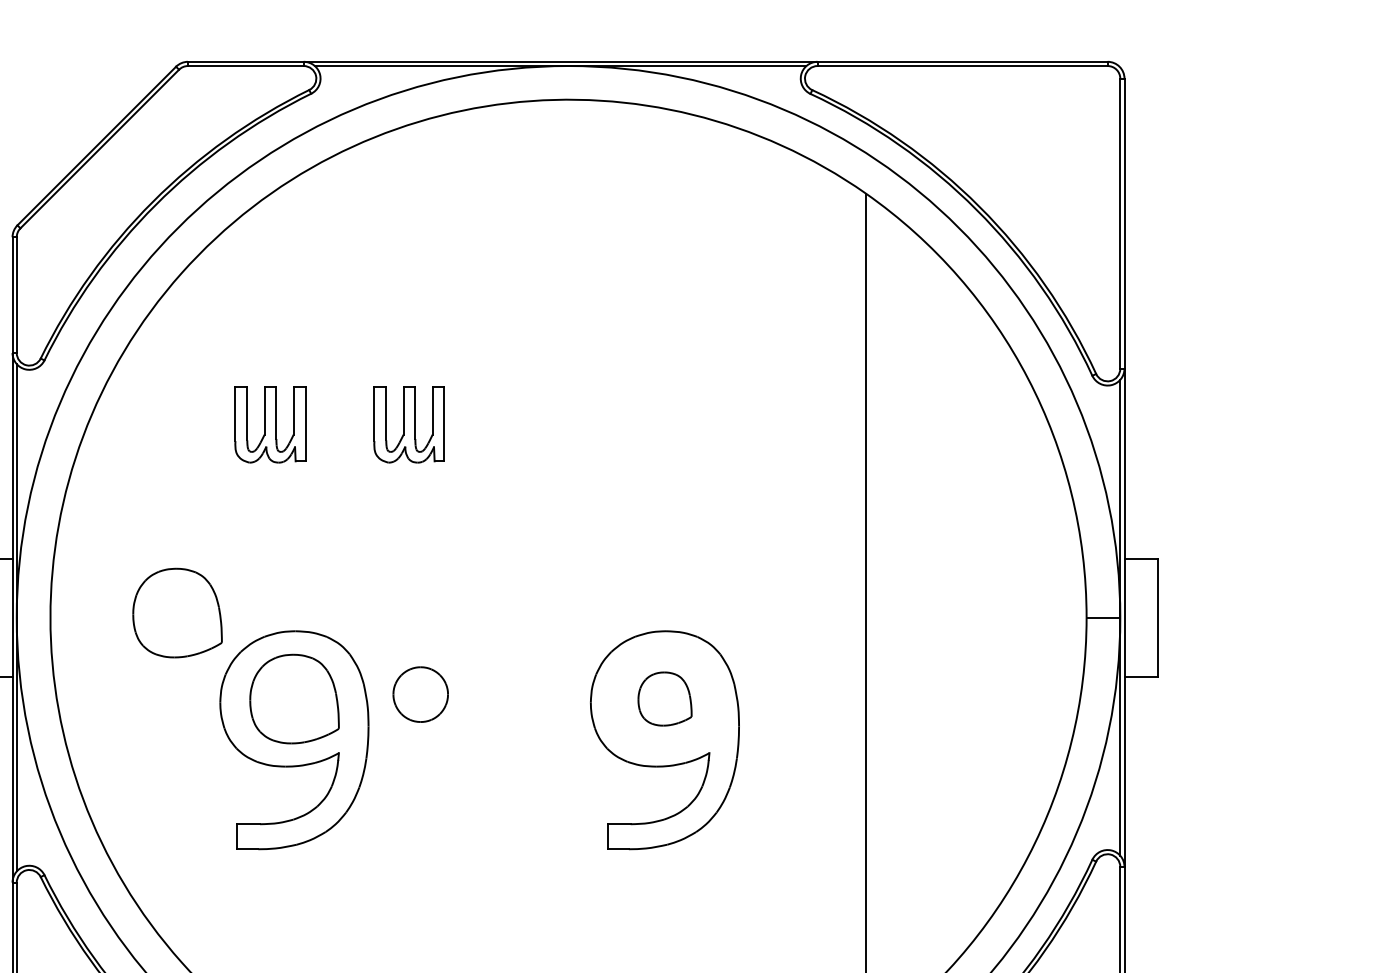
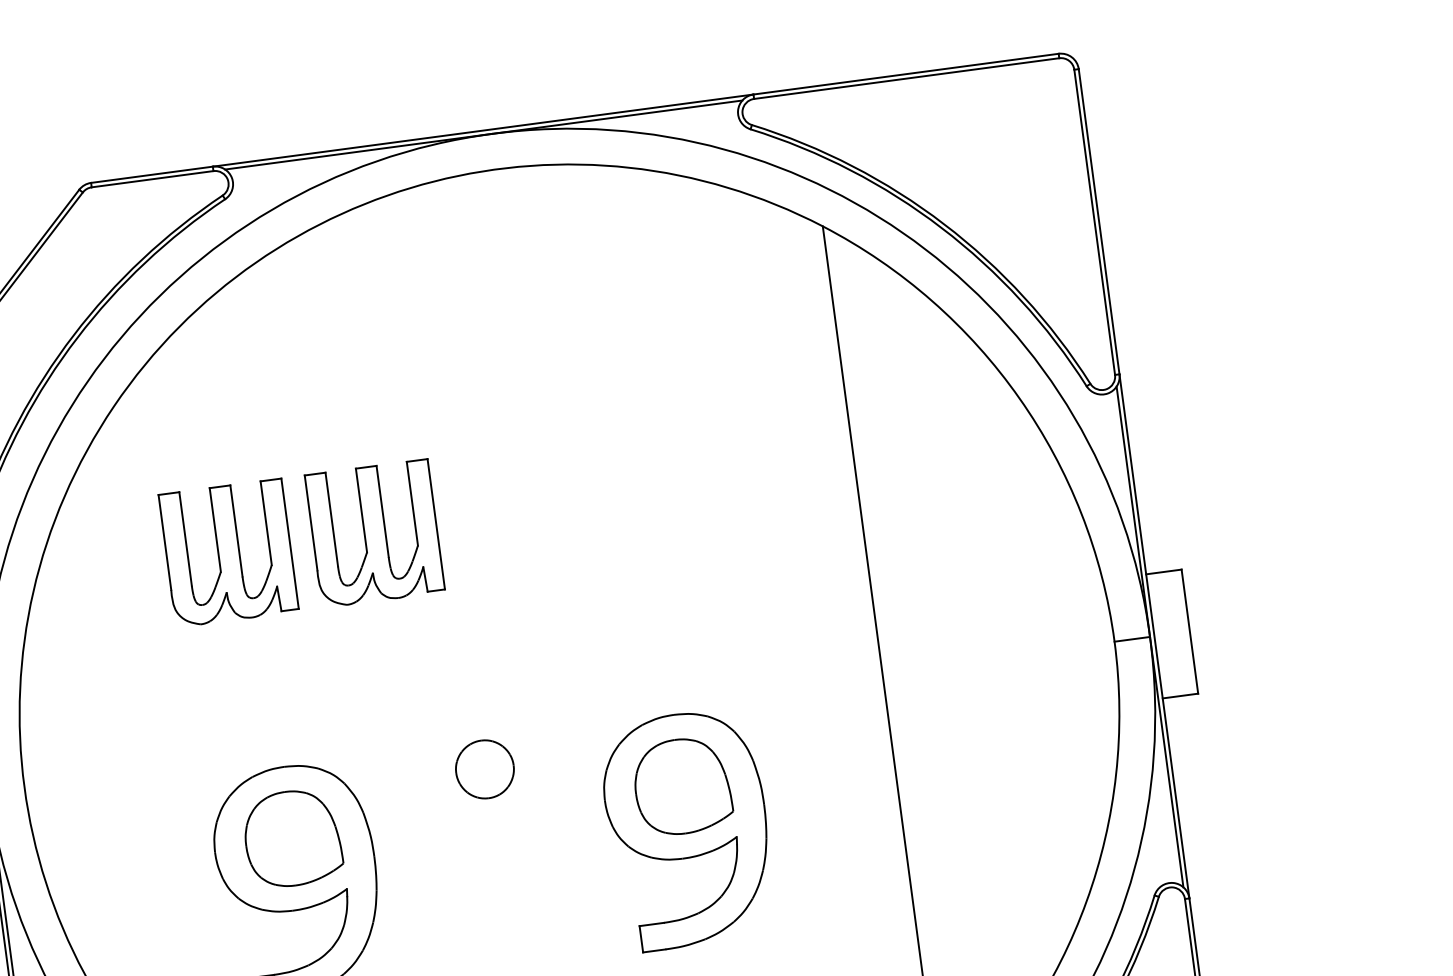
part: (270, 424) -> (228, 552), size x1.67
part: (409, 424) -> (375, 533), size x1.67
part: (177, 612) -> (157, 763), removed
part: (420, 694) -> (484, 769), moved
part: (664, 698) -> (681, 785), size x1.67

